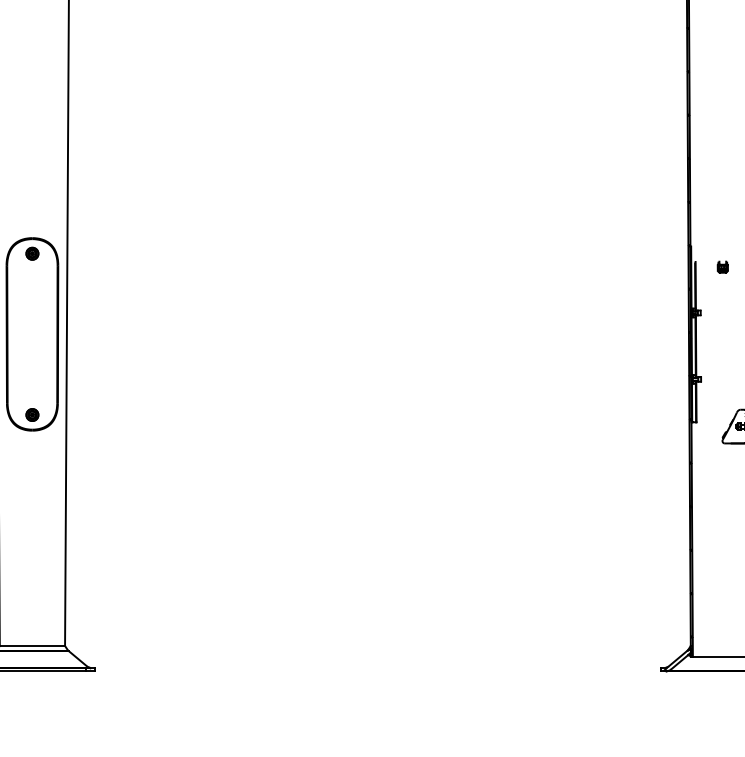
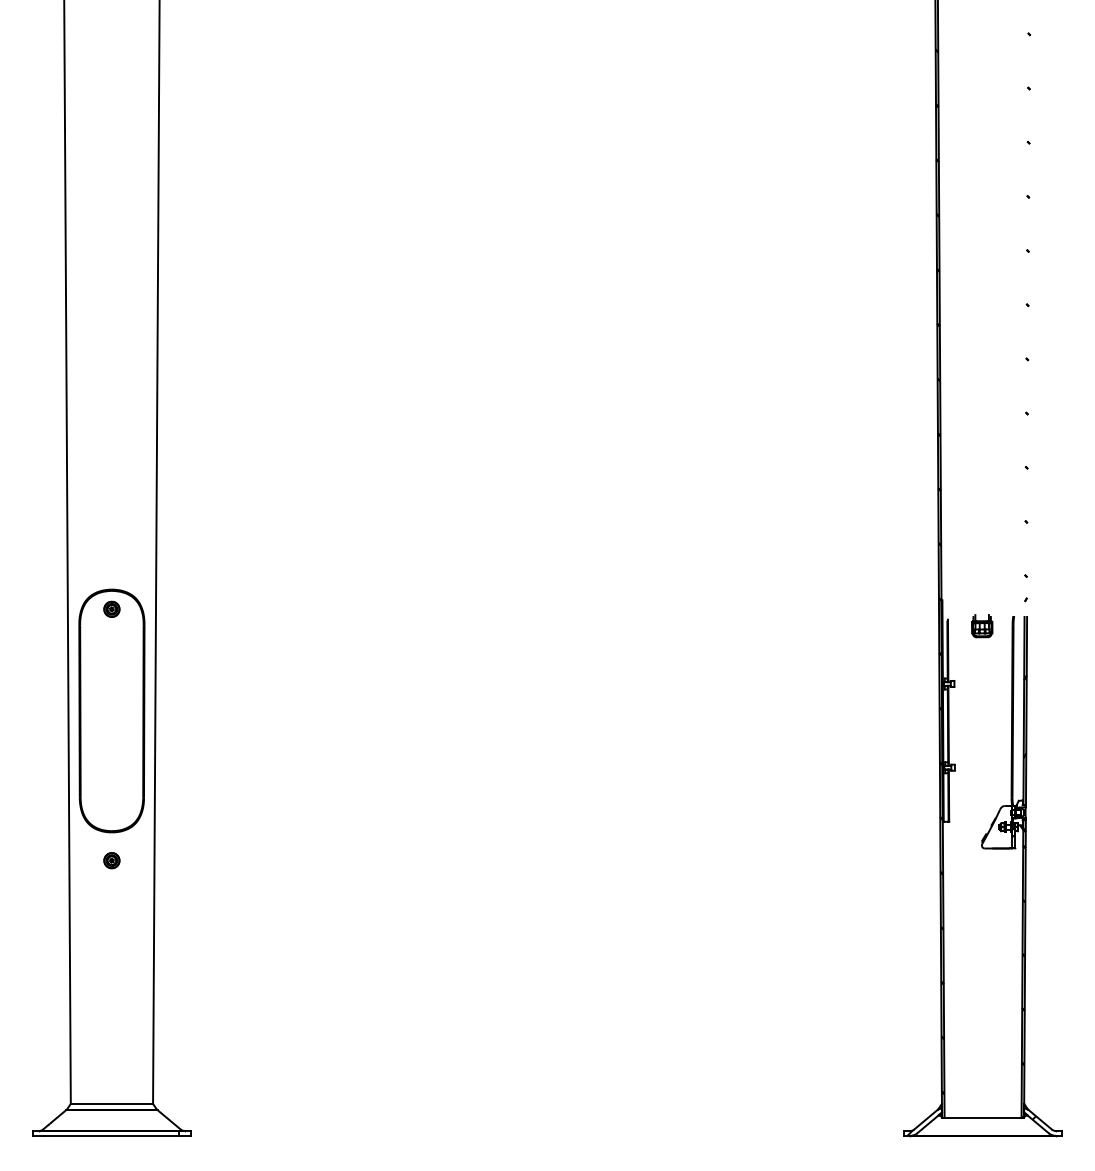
part: (722, 267) -> (982, 626), size x1.6
part: (32, 414) -> (111, 860), moved

